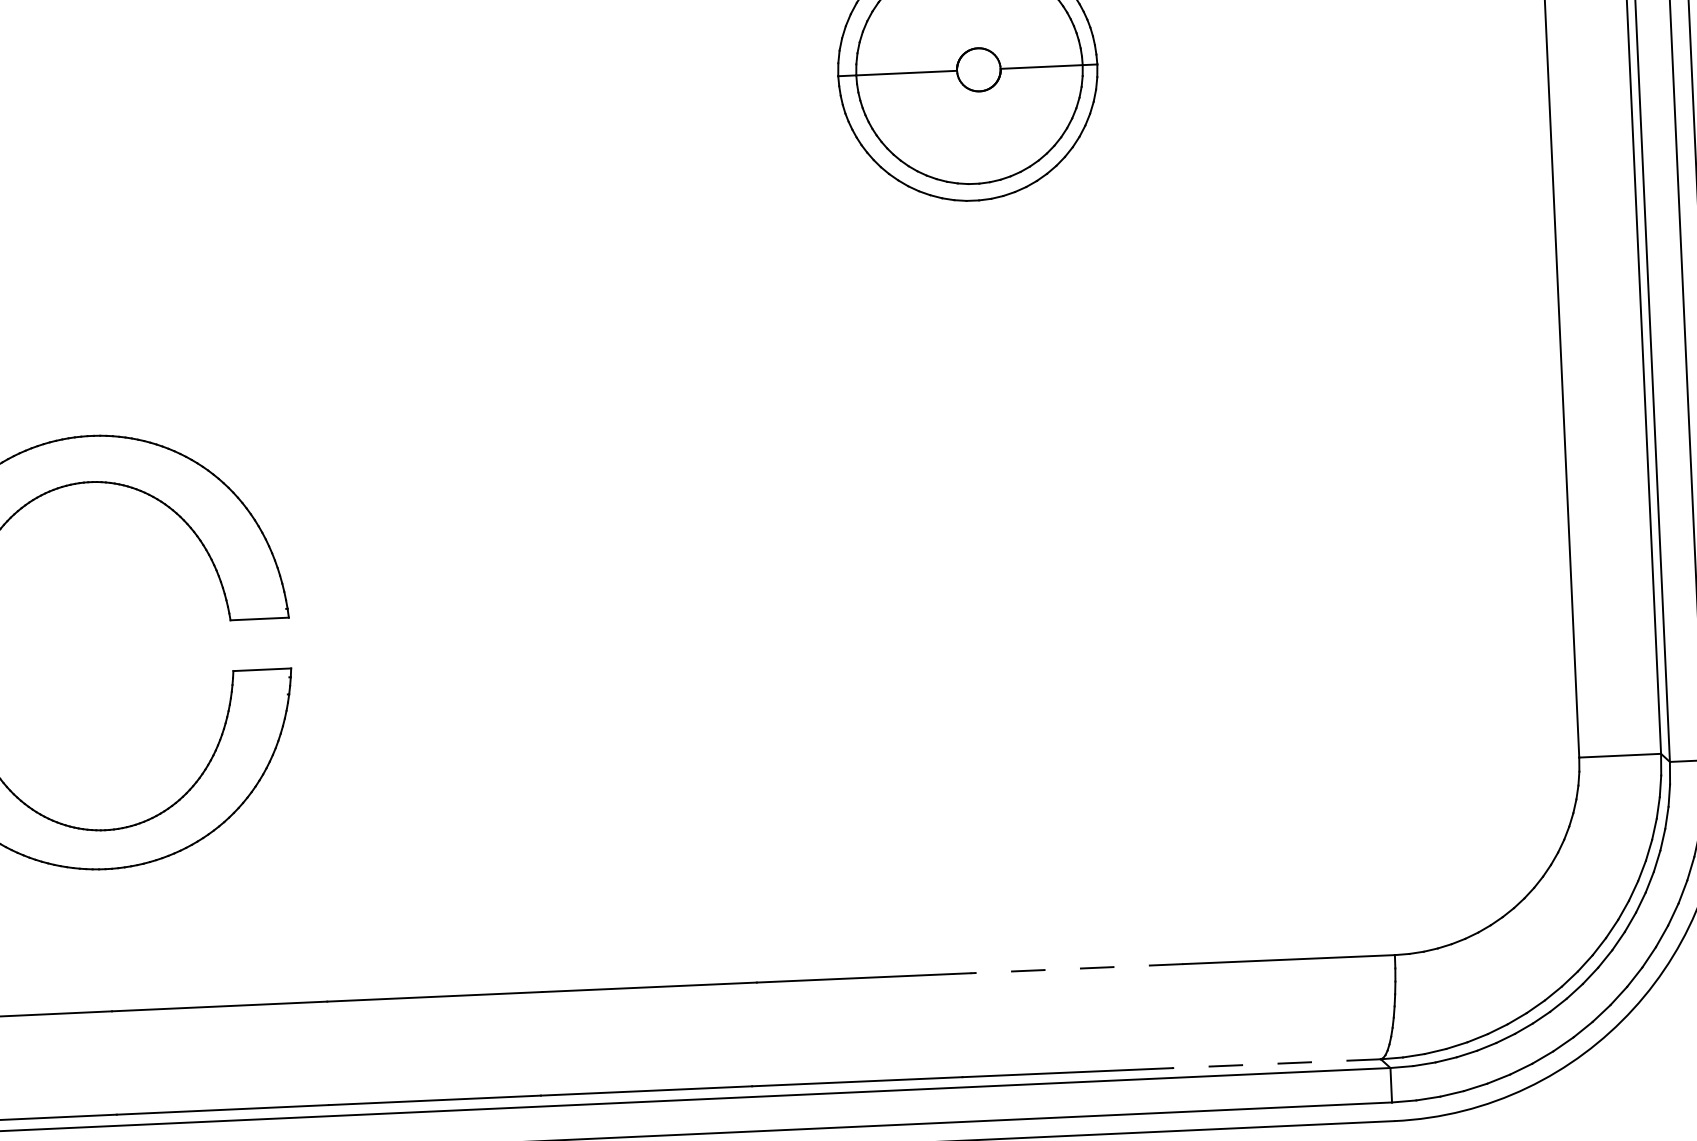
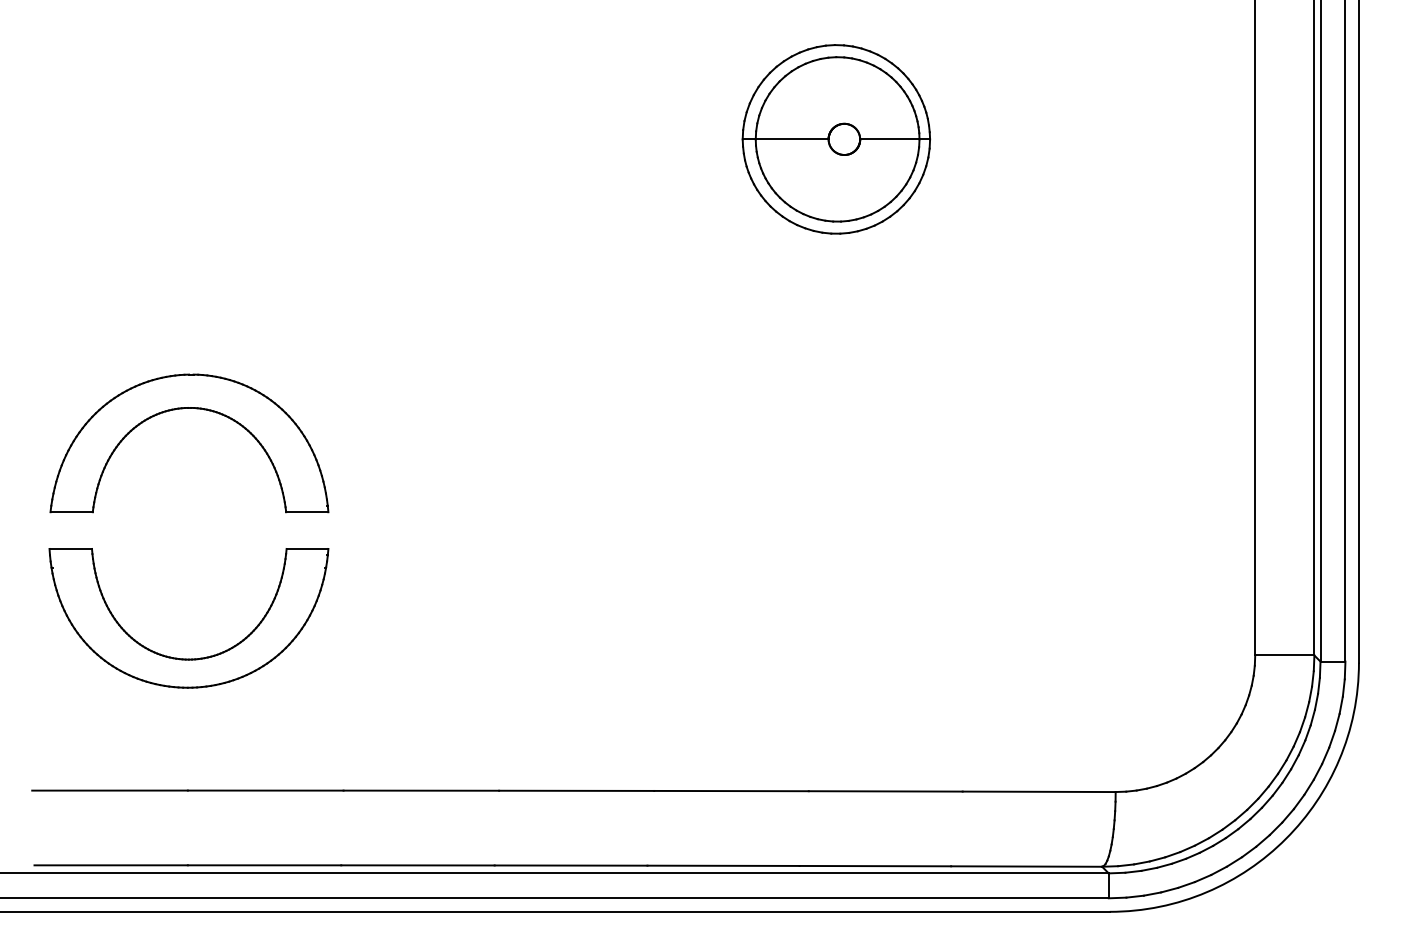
line: (1076, 968) -> (885, 791), dashed -> solid
line: (1276, 1063) -> (1026, 866), dashed -> solid

